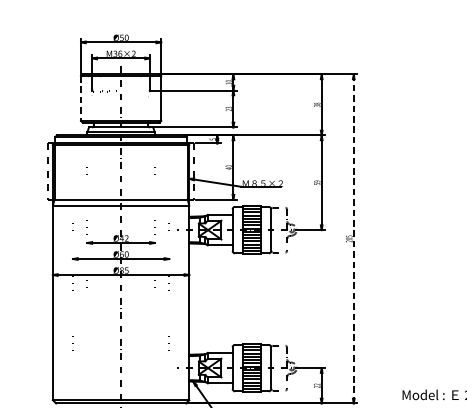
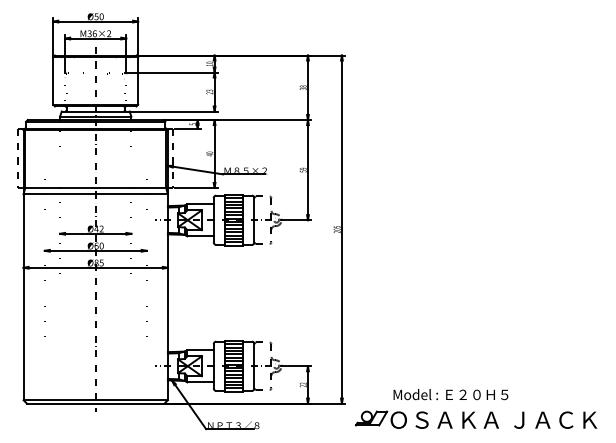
line: (81, 99) -> (53, 81), dashed -> solid
line: (353, 239) -> (341, 230), dashed -> solid

